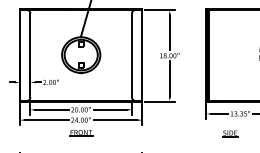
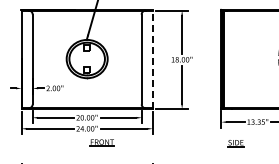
line: (142, 54) -> (152, 58), solid -> dashed
part: (80, 132) -> (101, 142), moved
part: (229, 133) -> (235, 143), moved

